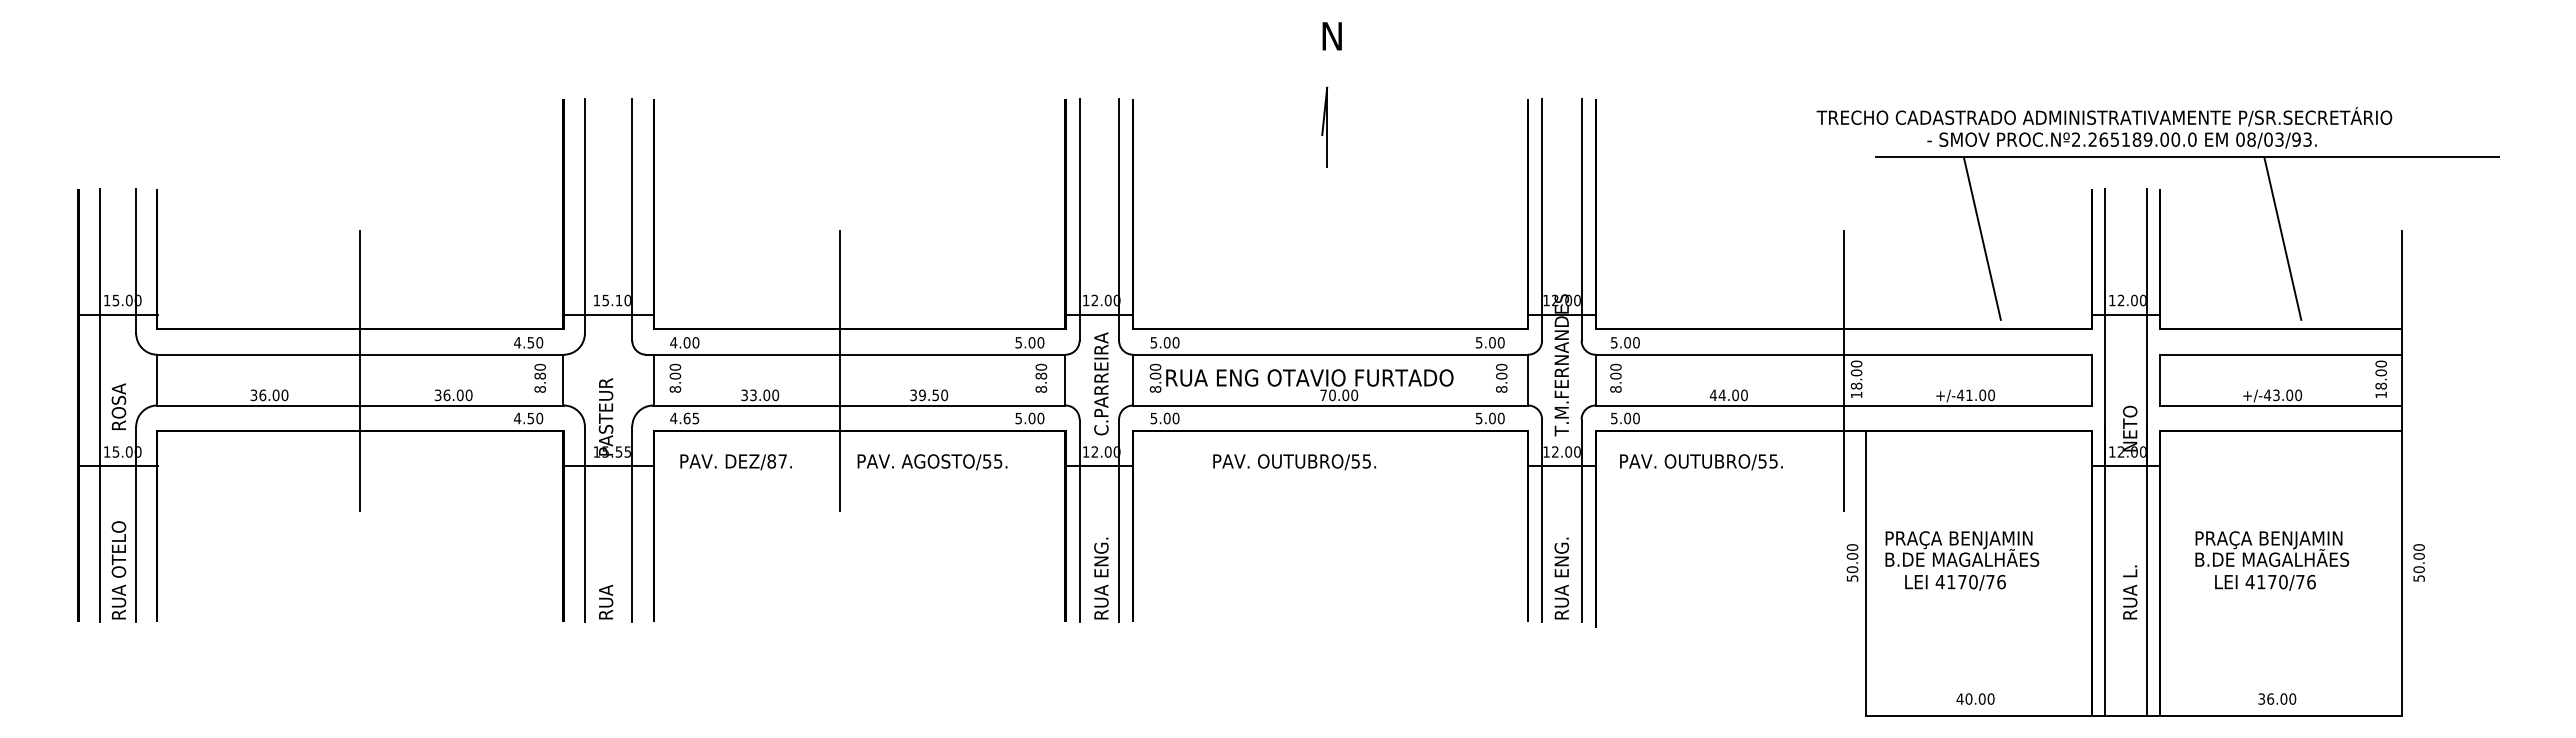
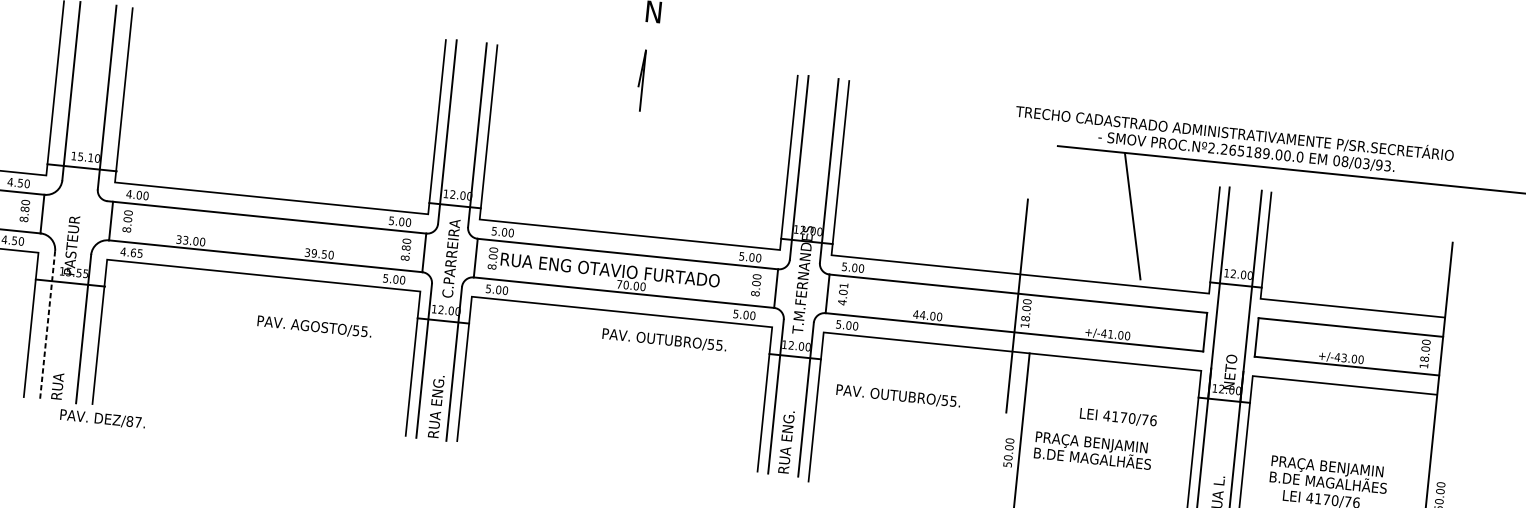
line: (2282, 238) -> (1361, 239), removed
line: (839, 370) -> (253, 228), removed
text: (1615, 378) -> (842, 294), 8.00 -> 4.01
text: (735, 462) -> (102, 419), moved
text: (932, 462) -> (314, 327), moved
text: (1294, 462) -> (664, 340), moved
text: (1701, 462) -> (898, 396), moved
line: (584, 524) -> (47, 325), solid -> dashed
text: (1955, 582) -> (1118, 417), moved

